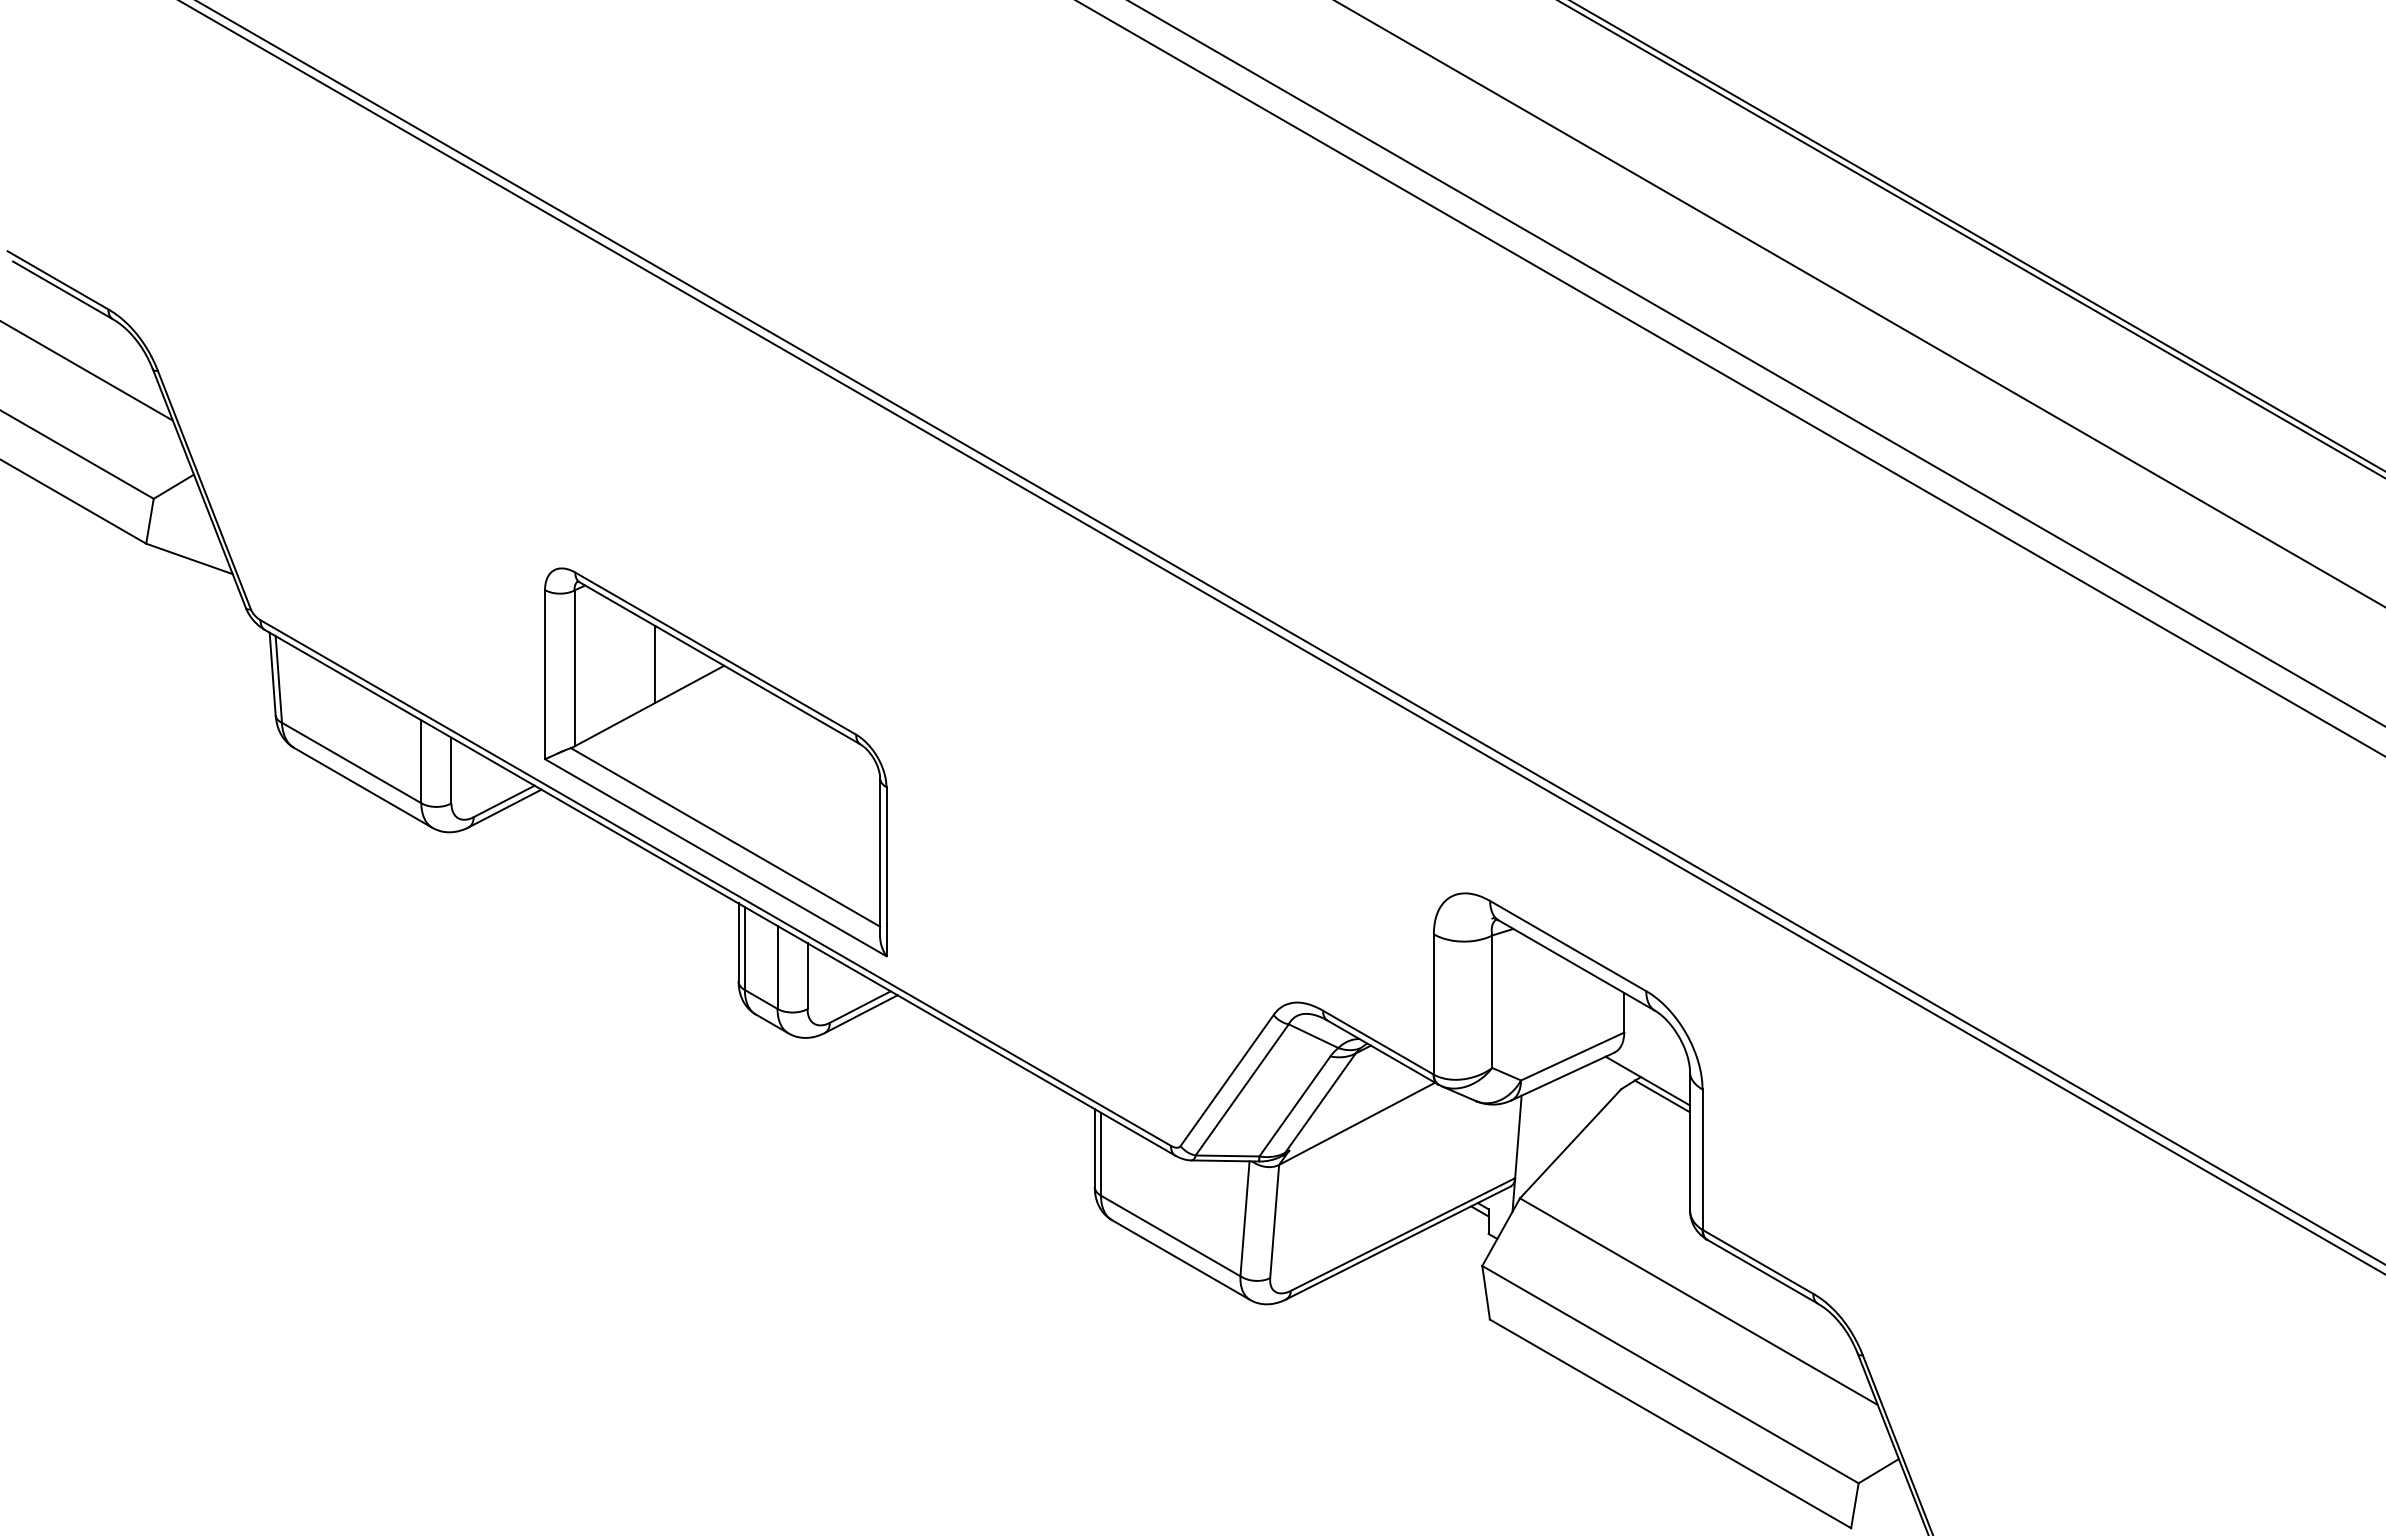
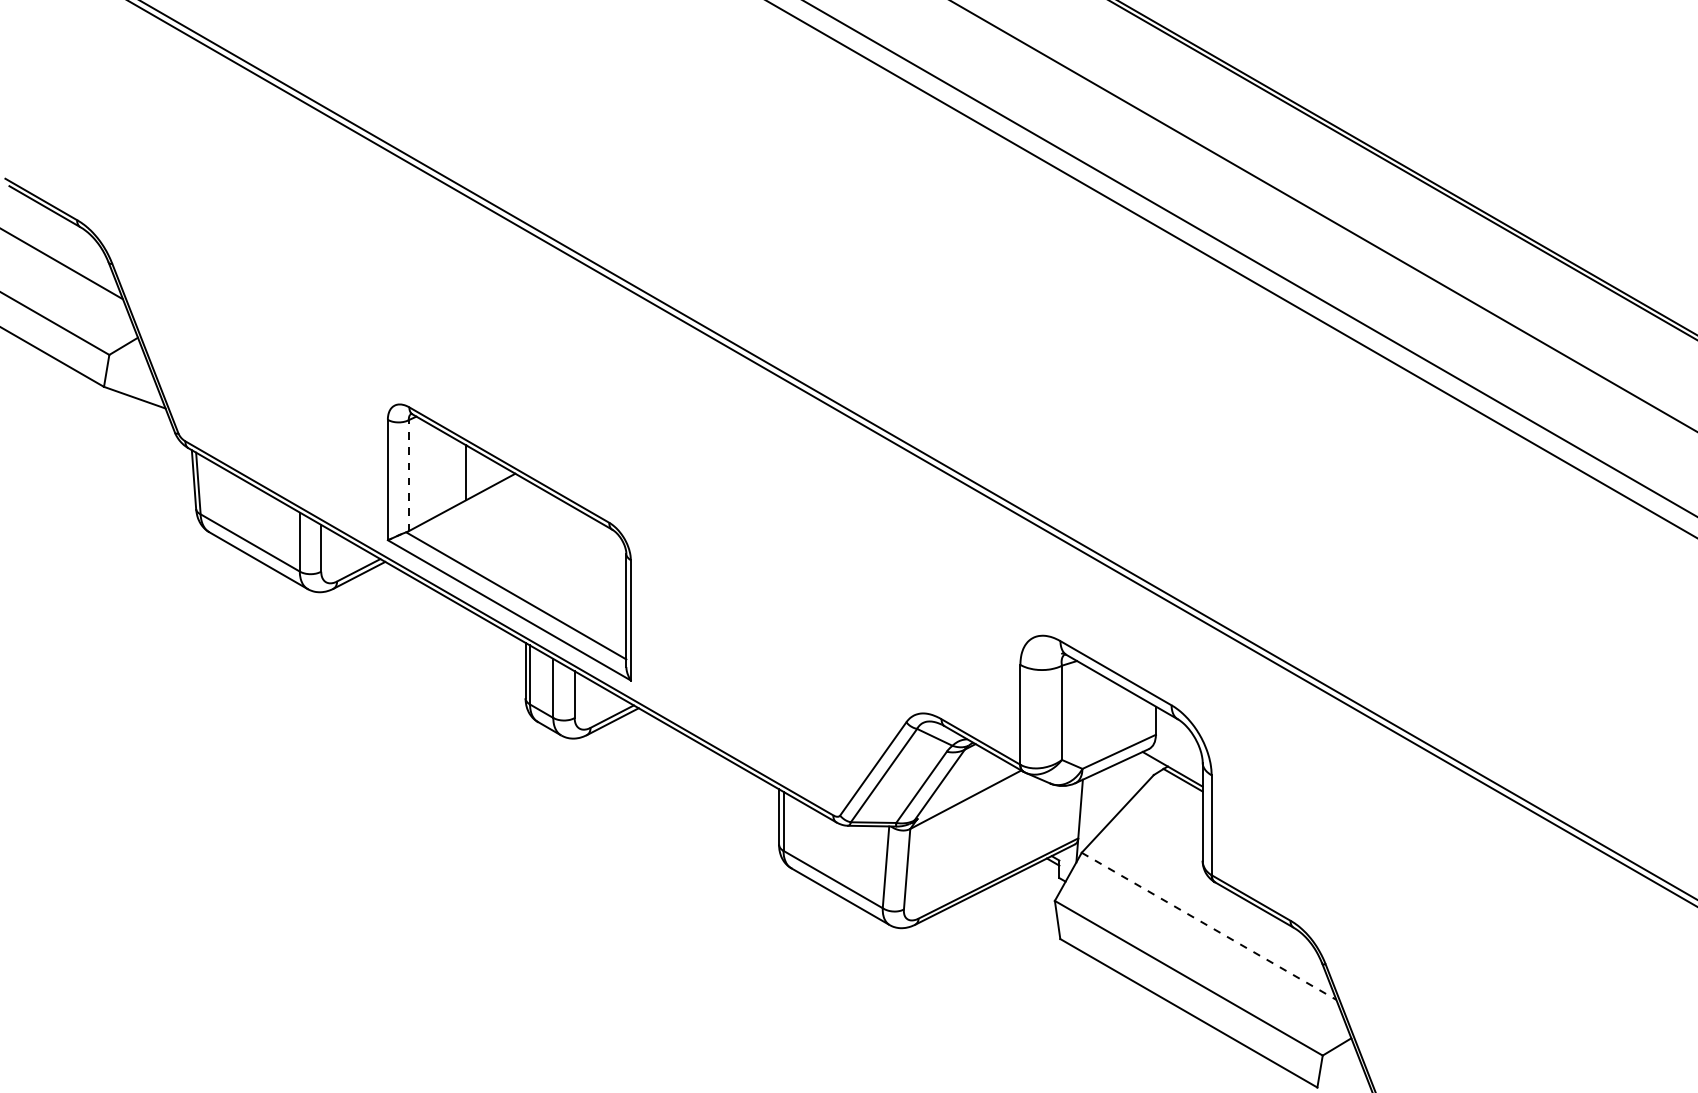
line: (574, 668) -> (408, 475), solid -> dashed
line: (1699, 1301) -> (1209, 926), solid -> dashed

